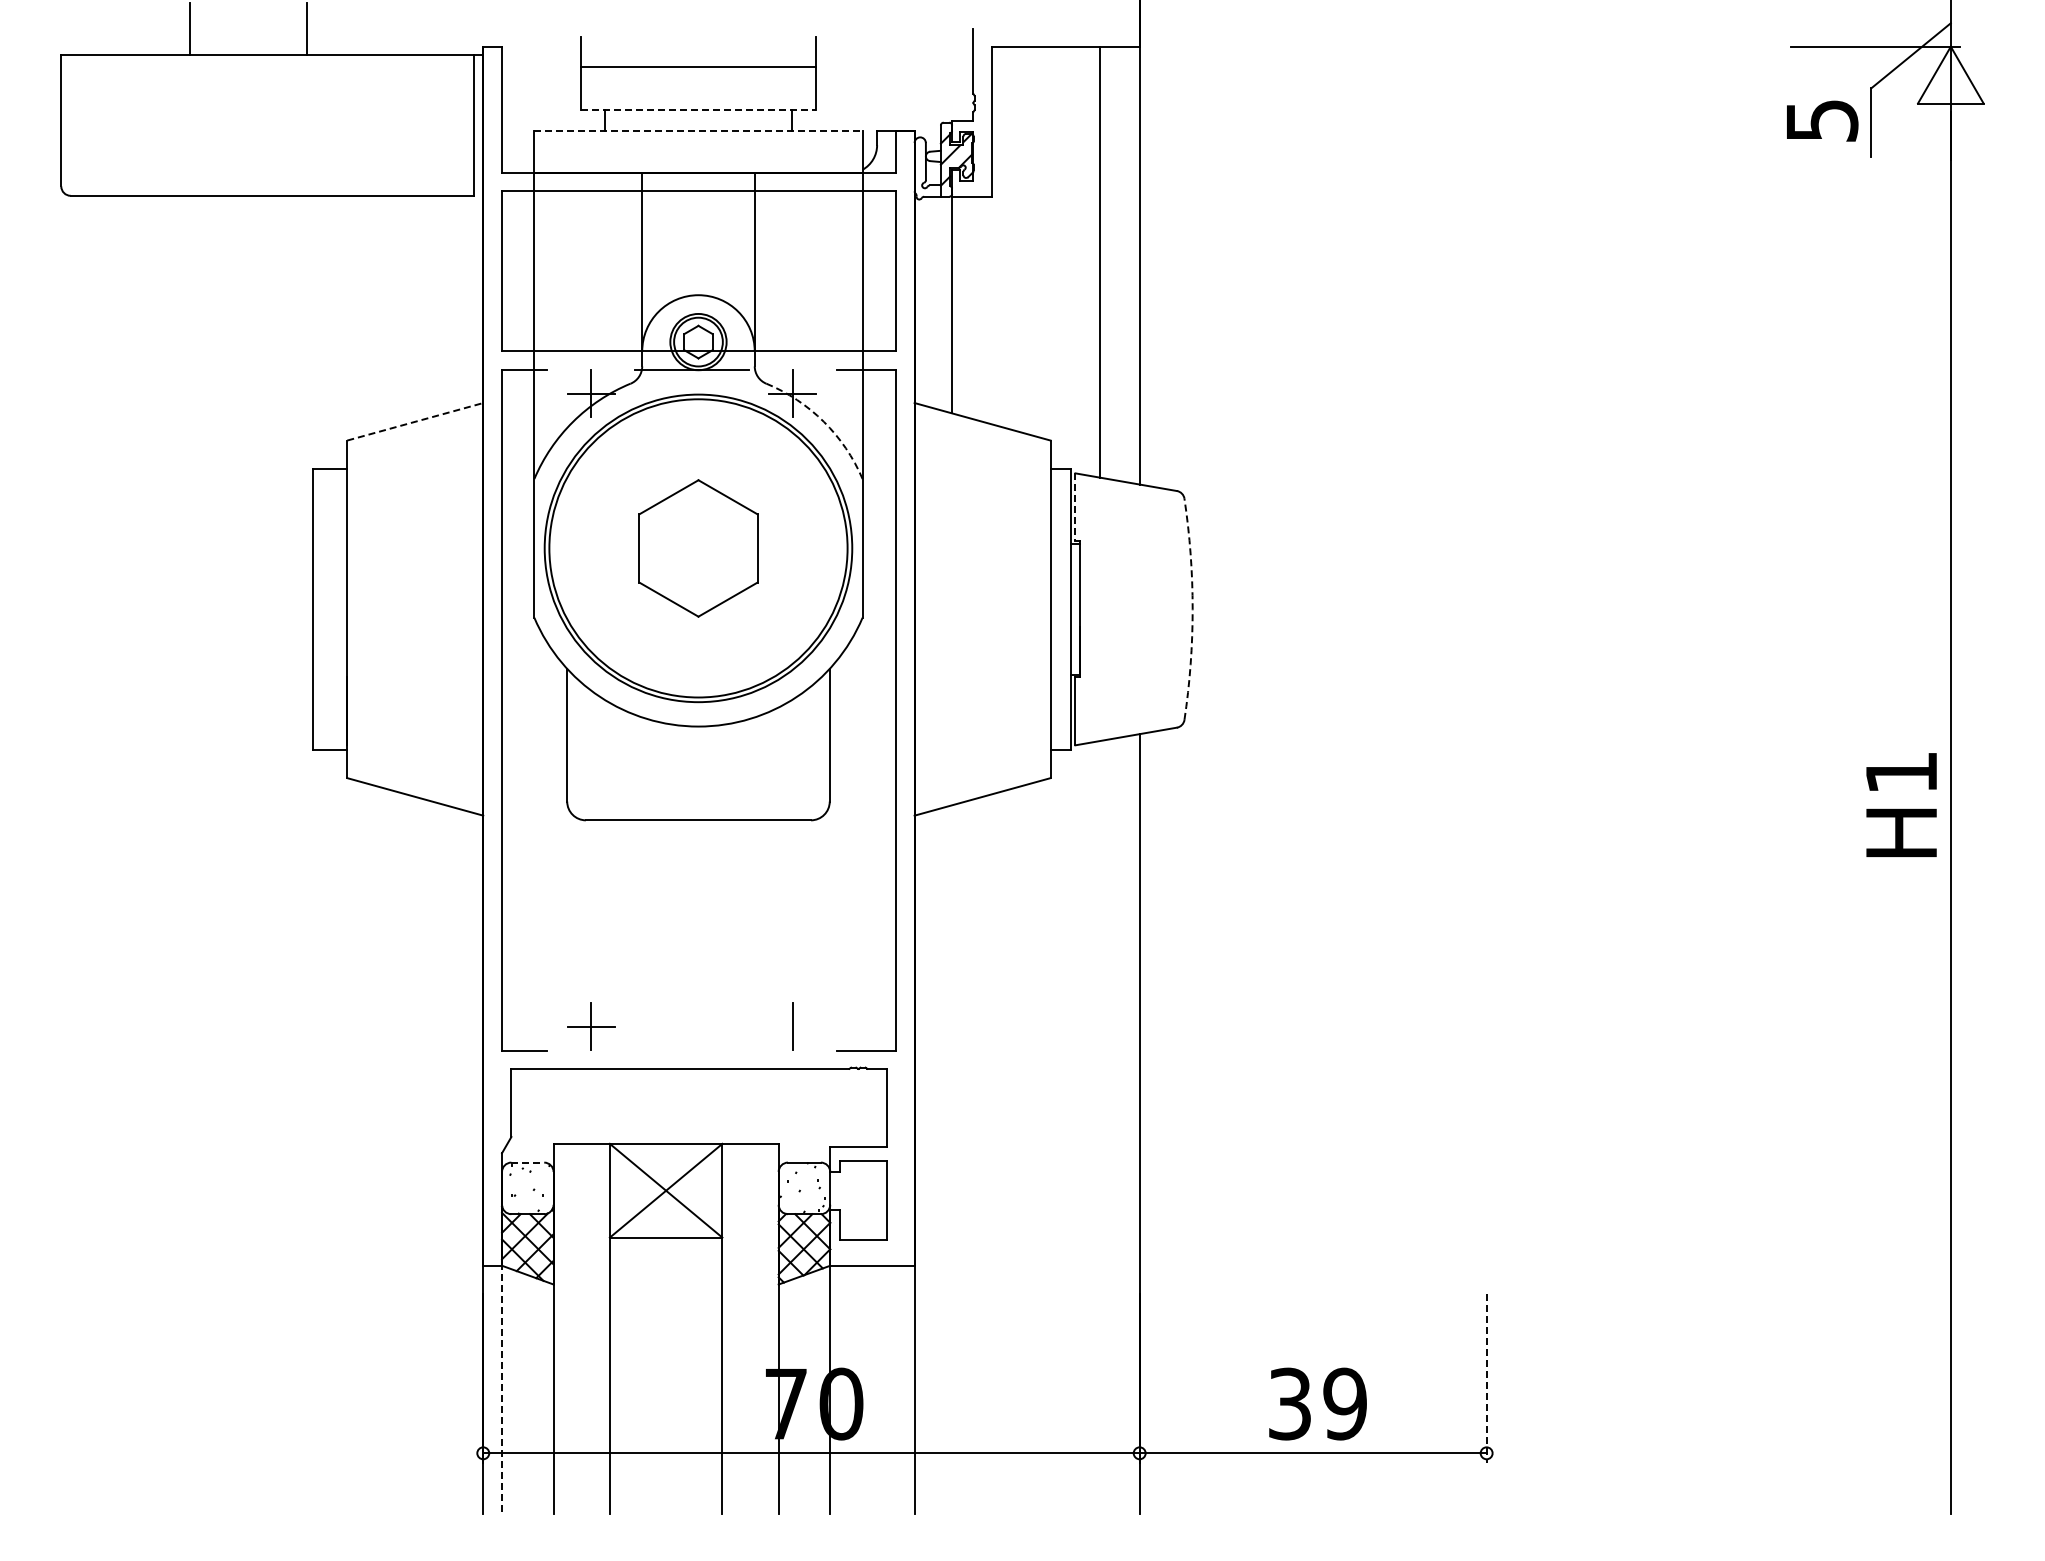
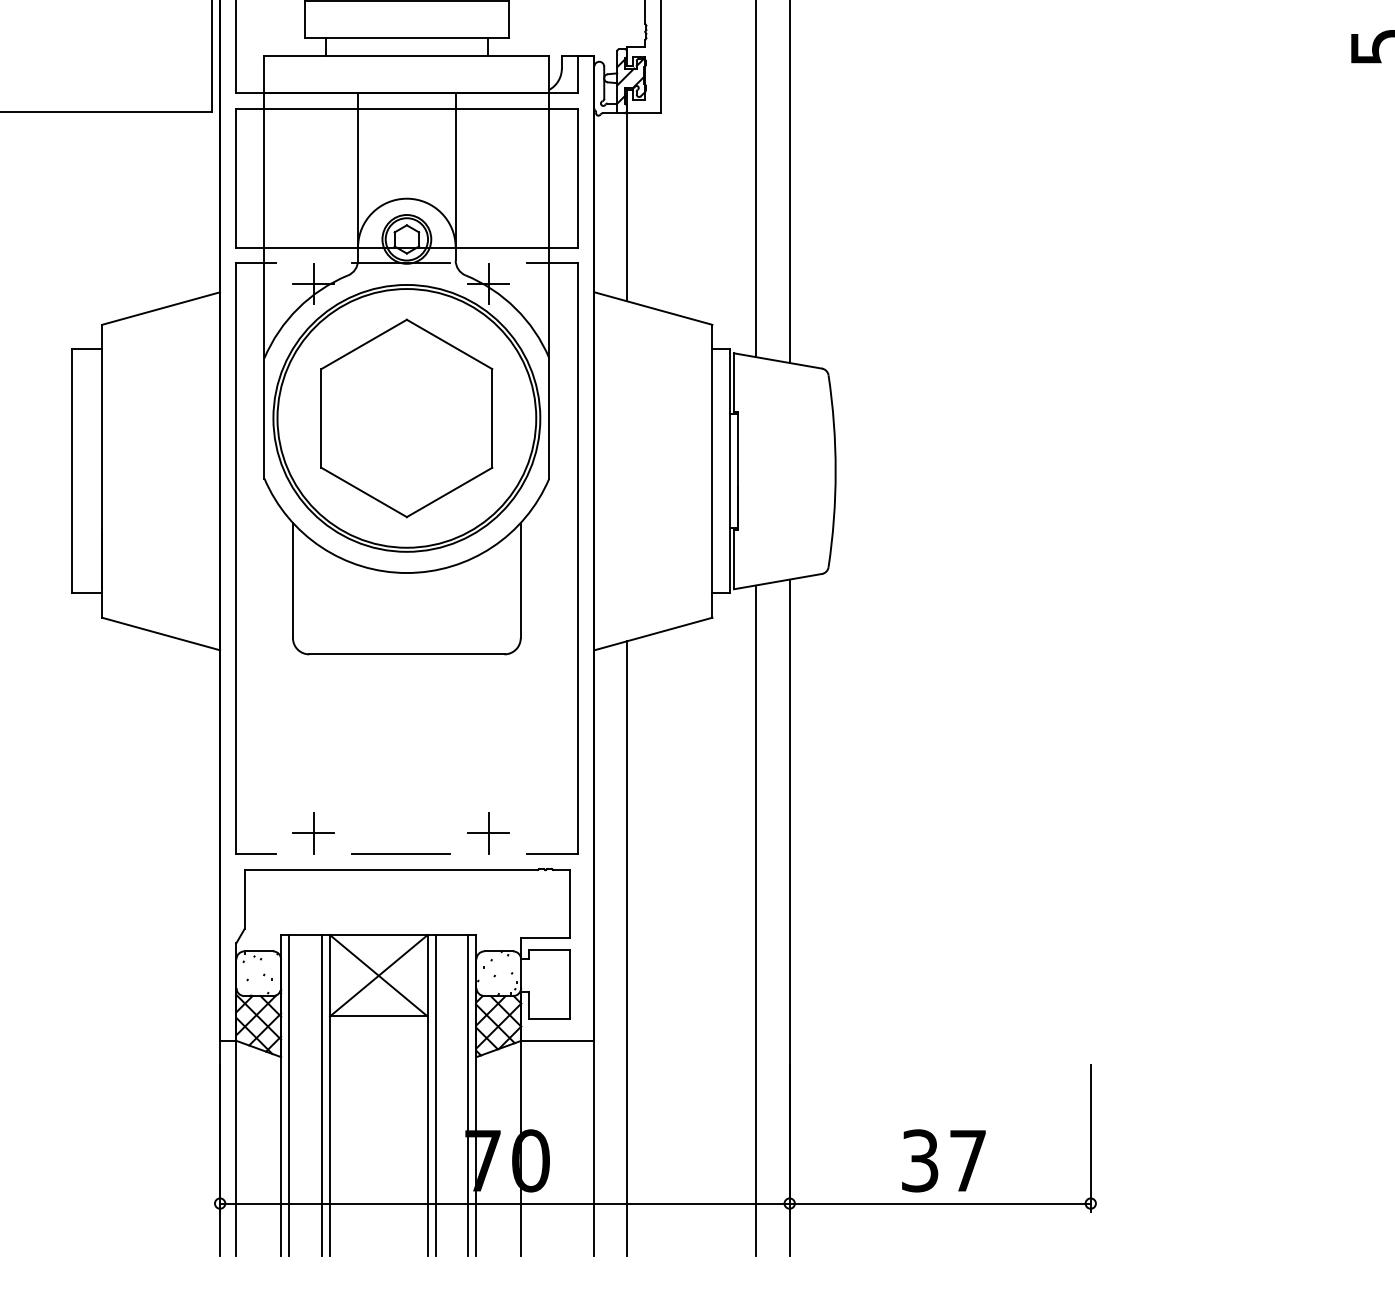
line: (698, 109) -> (406, 37), dashed -> solid
line: (698, 131) -> (406, 56), dashed -> solid
line: (415, 421) -> (161, 308), dashed -> solid
arc: (823, 421) -> (515, 308), dashed -> solid
line: (1075, 507) -> (734, 382), dashed -> solid
part: (698, 548) -> (406, 418), size x1.67
arc: (1192, 609) -> (835, 471), dashed -> solid
line: (792, 1026) -> (488, 833), added
line: (691, 1050) -> (400, 854), added
line: (1100, 1127) -> (755, 920), added
line: (952, 1159) -> (627, 948), added
line: (528, 1162) -> (259, 951), dashed -> solid
line: (562, 1328) -> (288, 1095), added
line: (600, 1328) -> (321, 1095), added
line: (731, 1328) -> (435, 1095), added
line: (769, 1328) -> (468, 1095), added
line: (1486, 1378) -> (1090, 1138), dashed -> solid
line: (502, 1388) -> (236, 1147), dashed -> solid
text: (1344, 1403) -> (967, 1160), 39 -> 37

